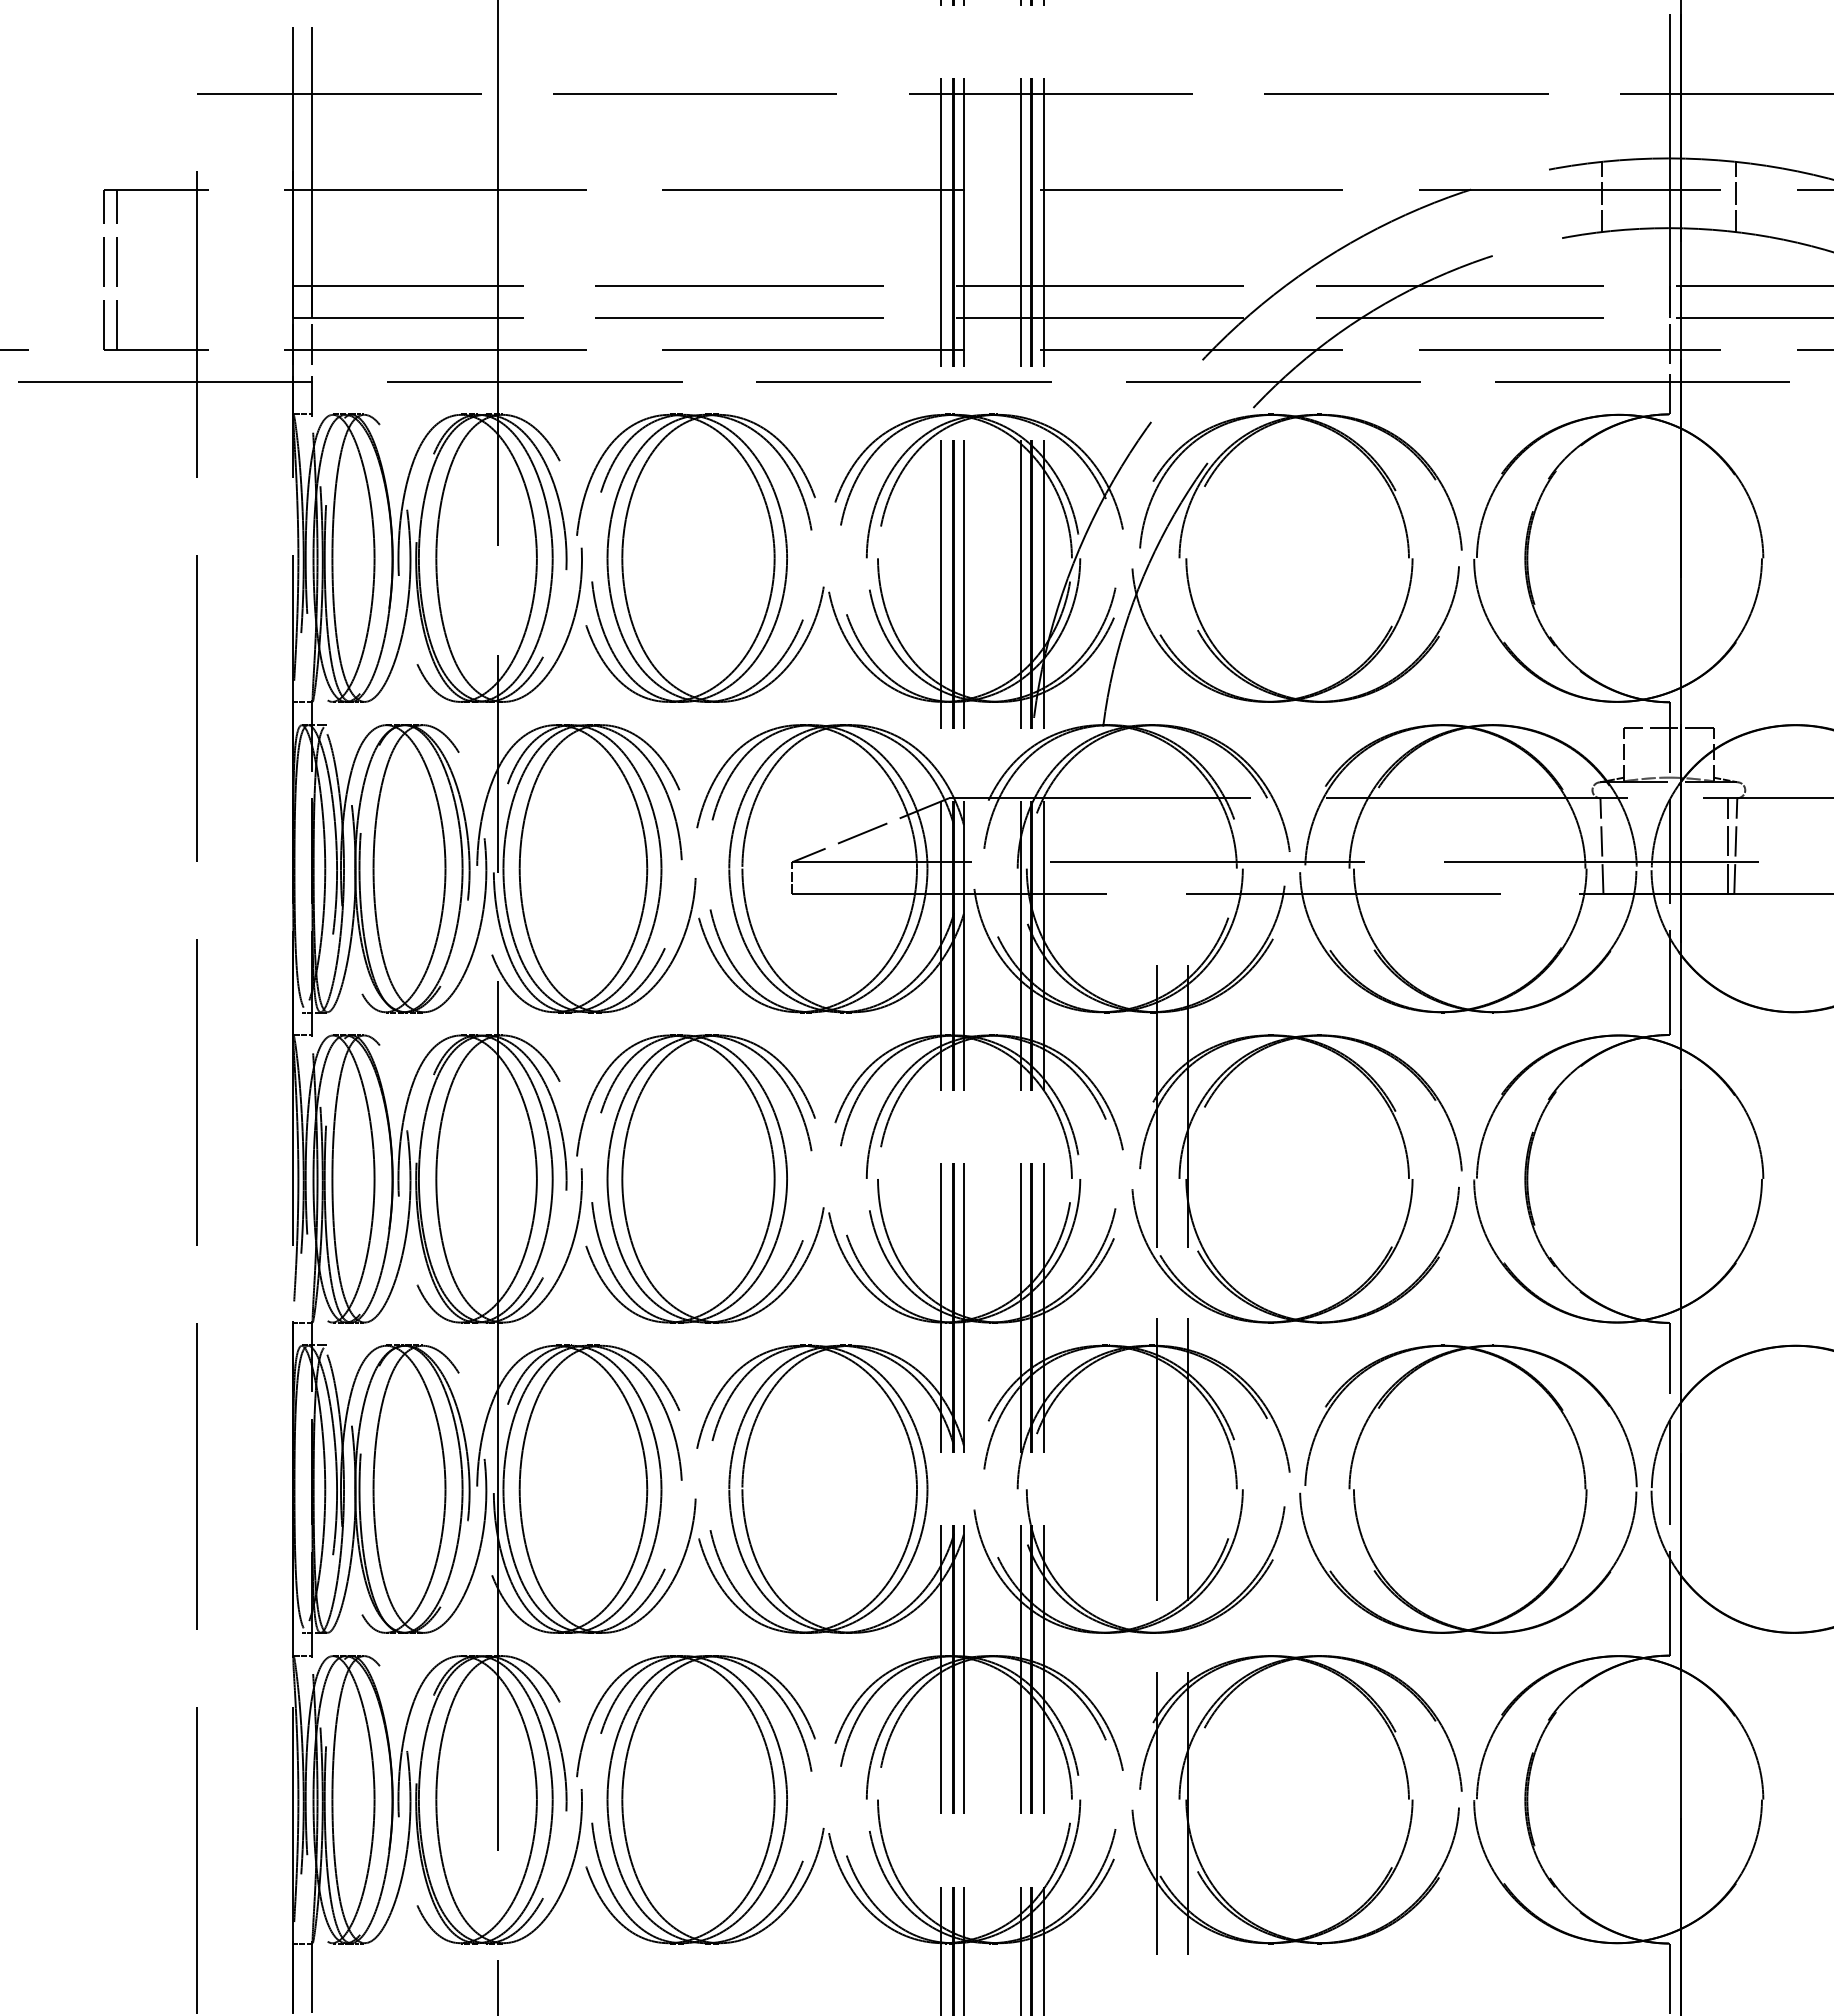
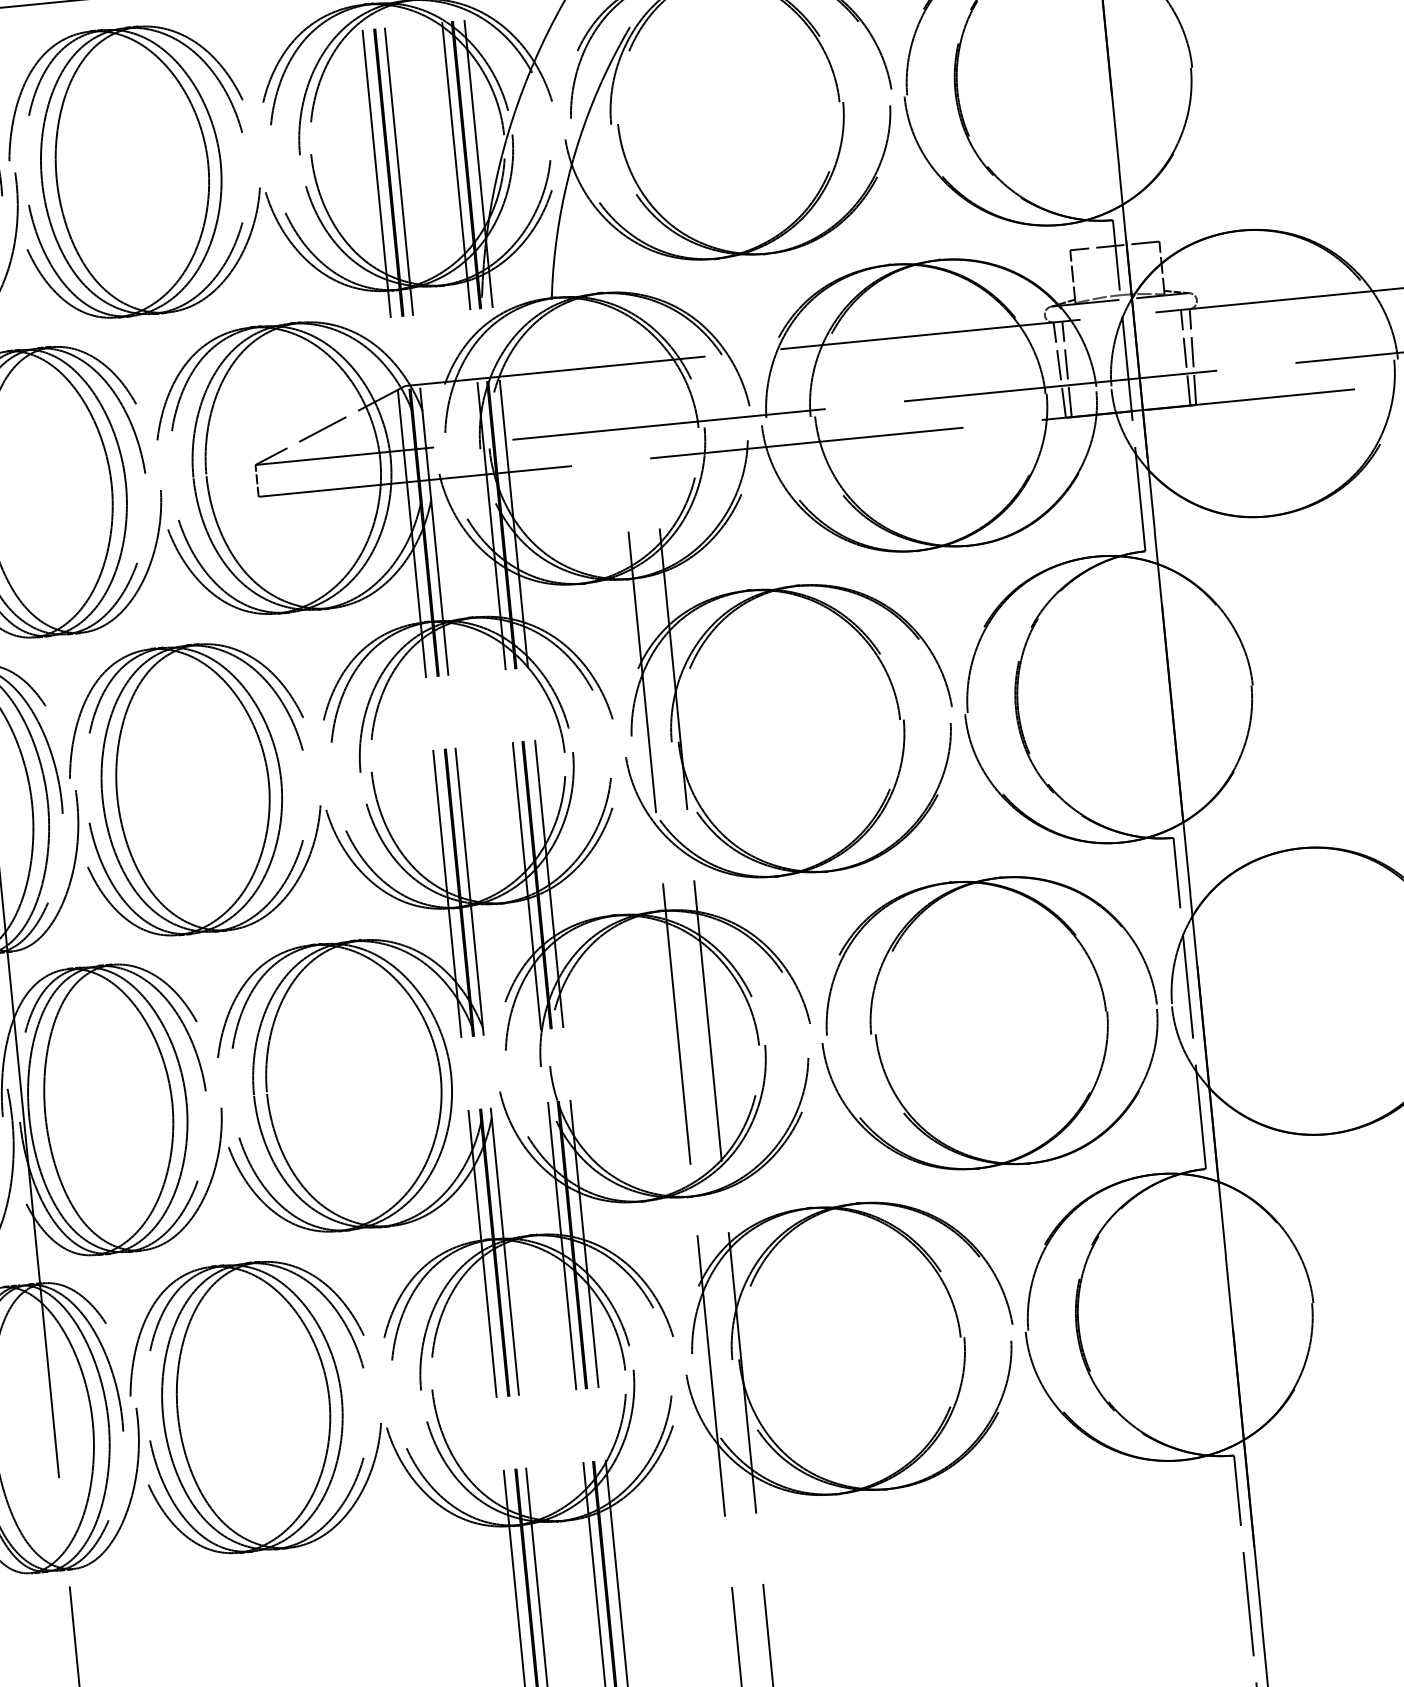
line: (1609, 846) -> (1067, 369), added

